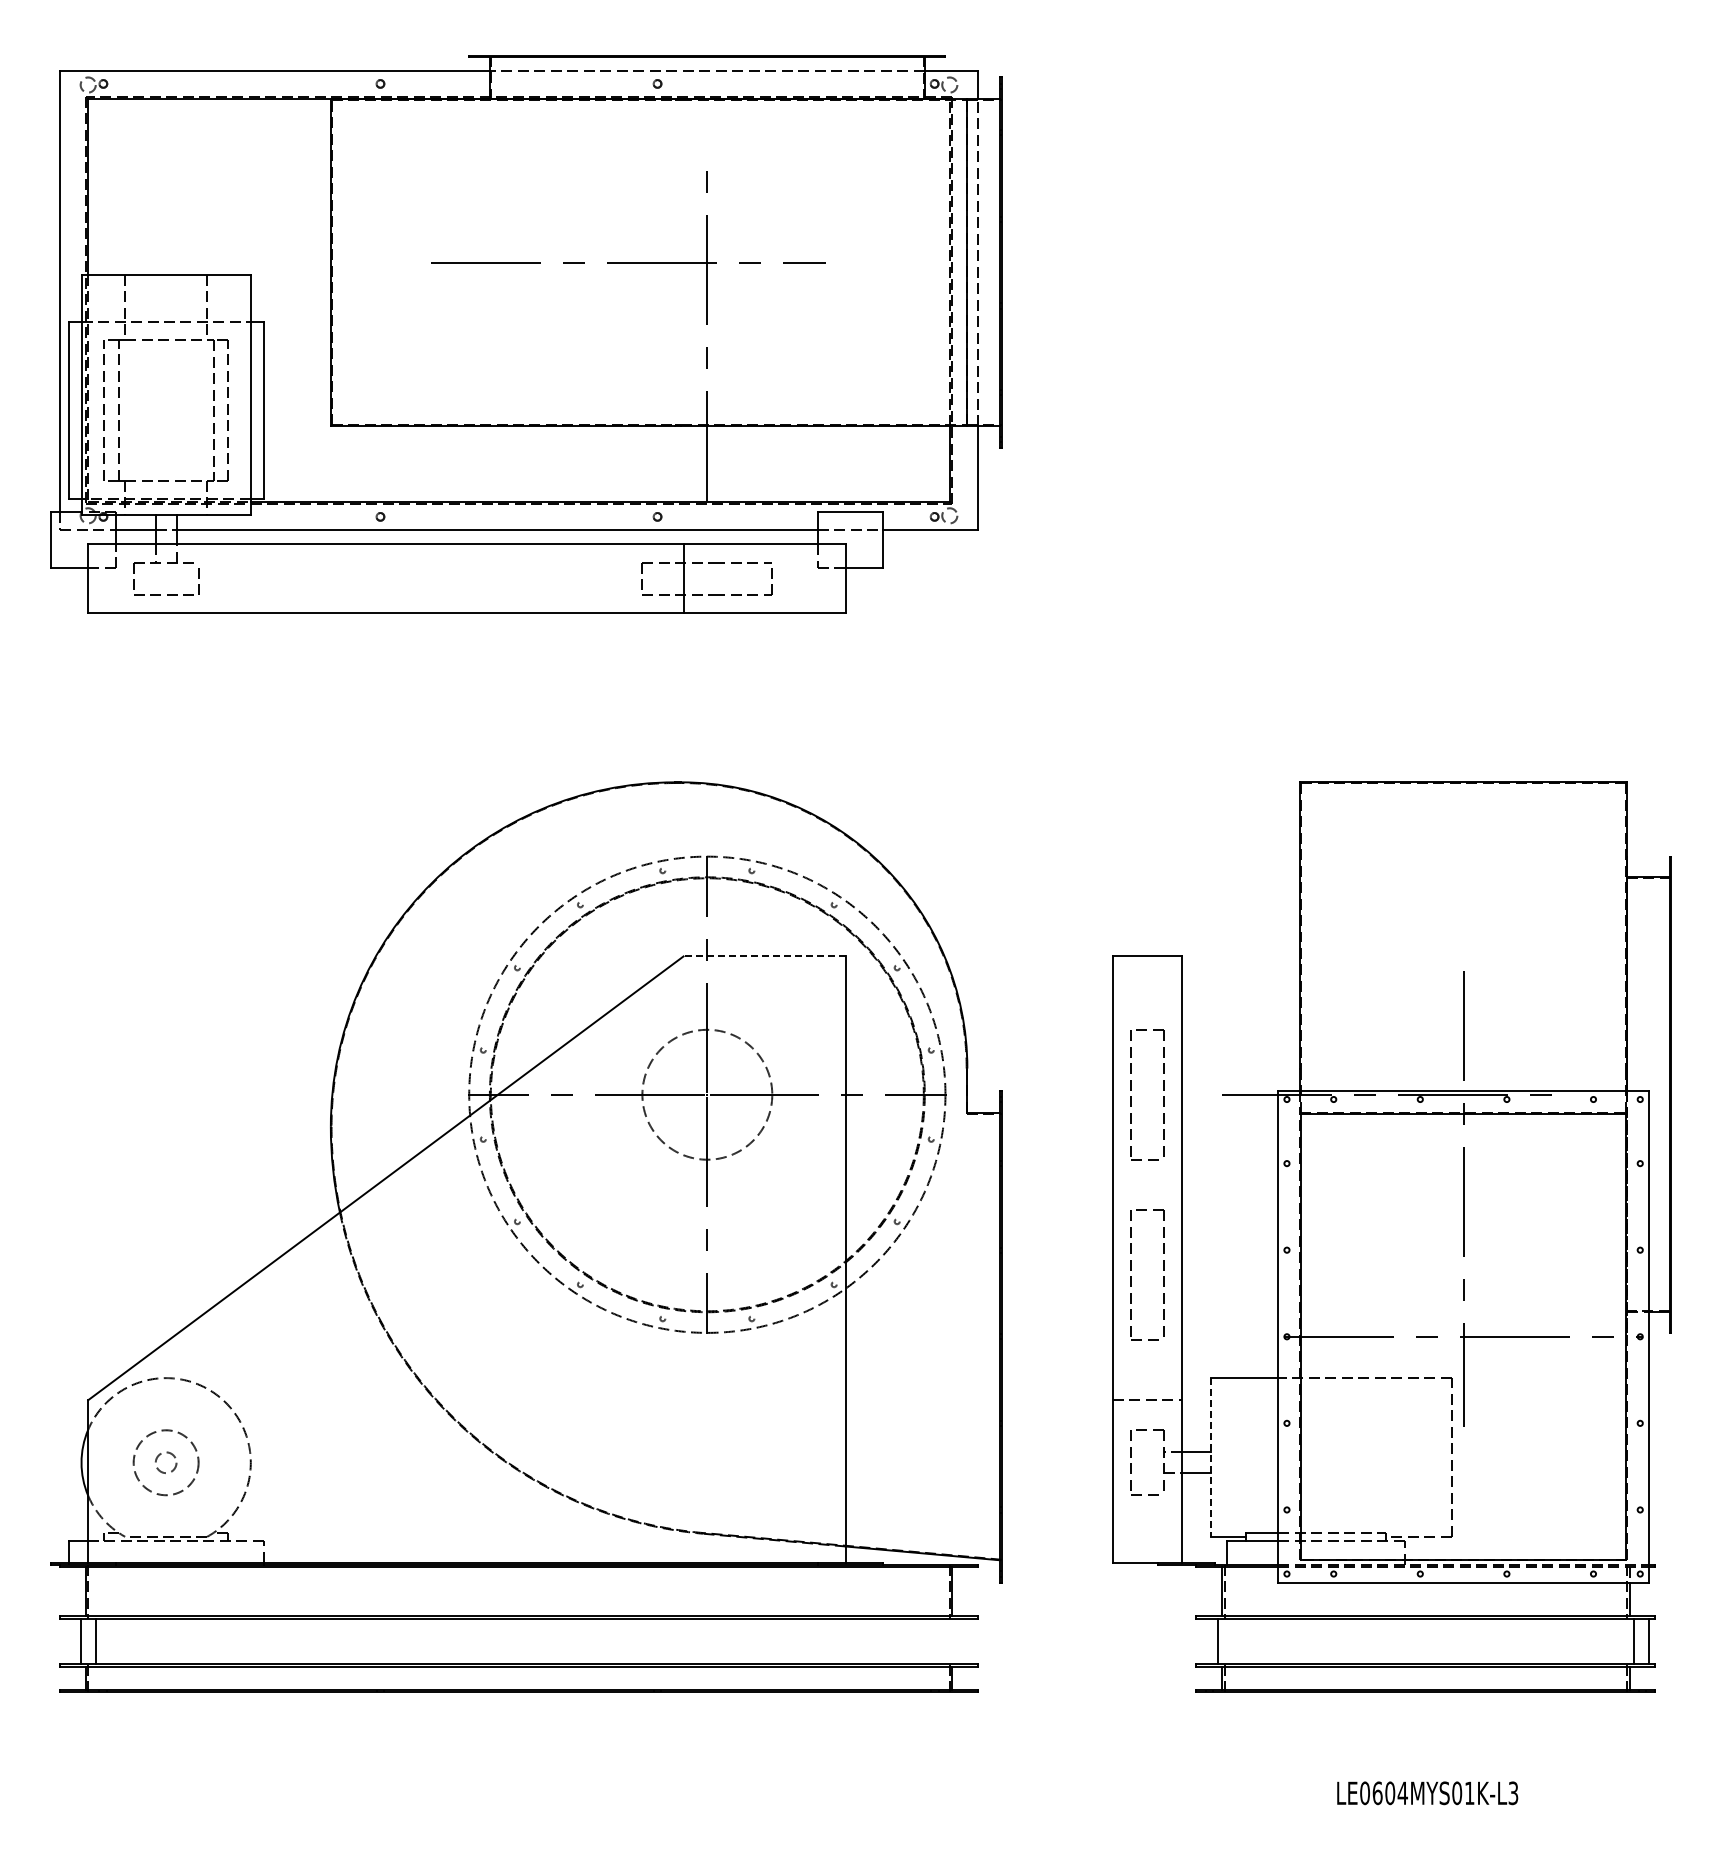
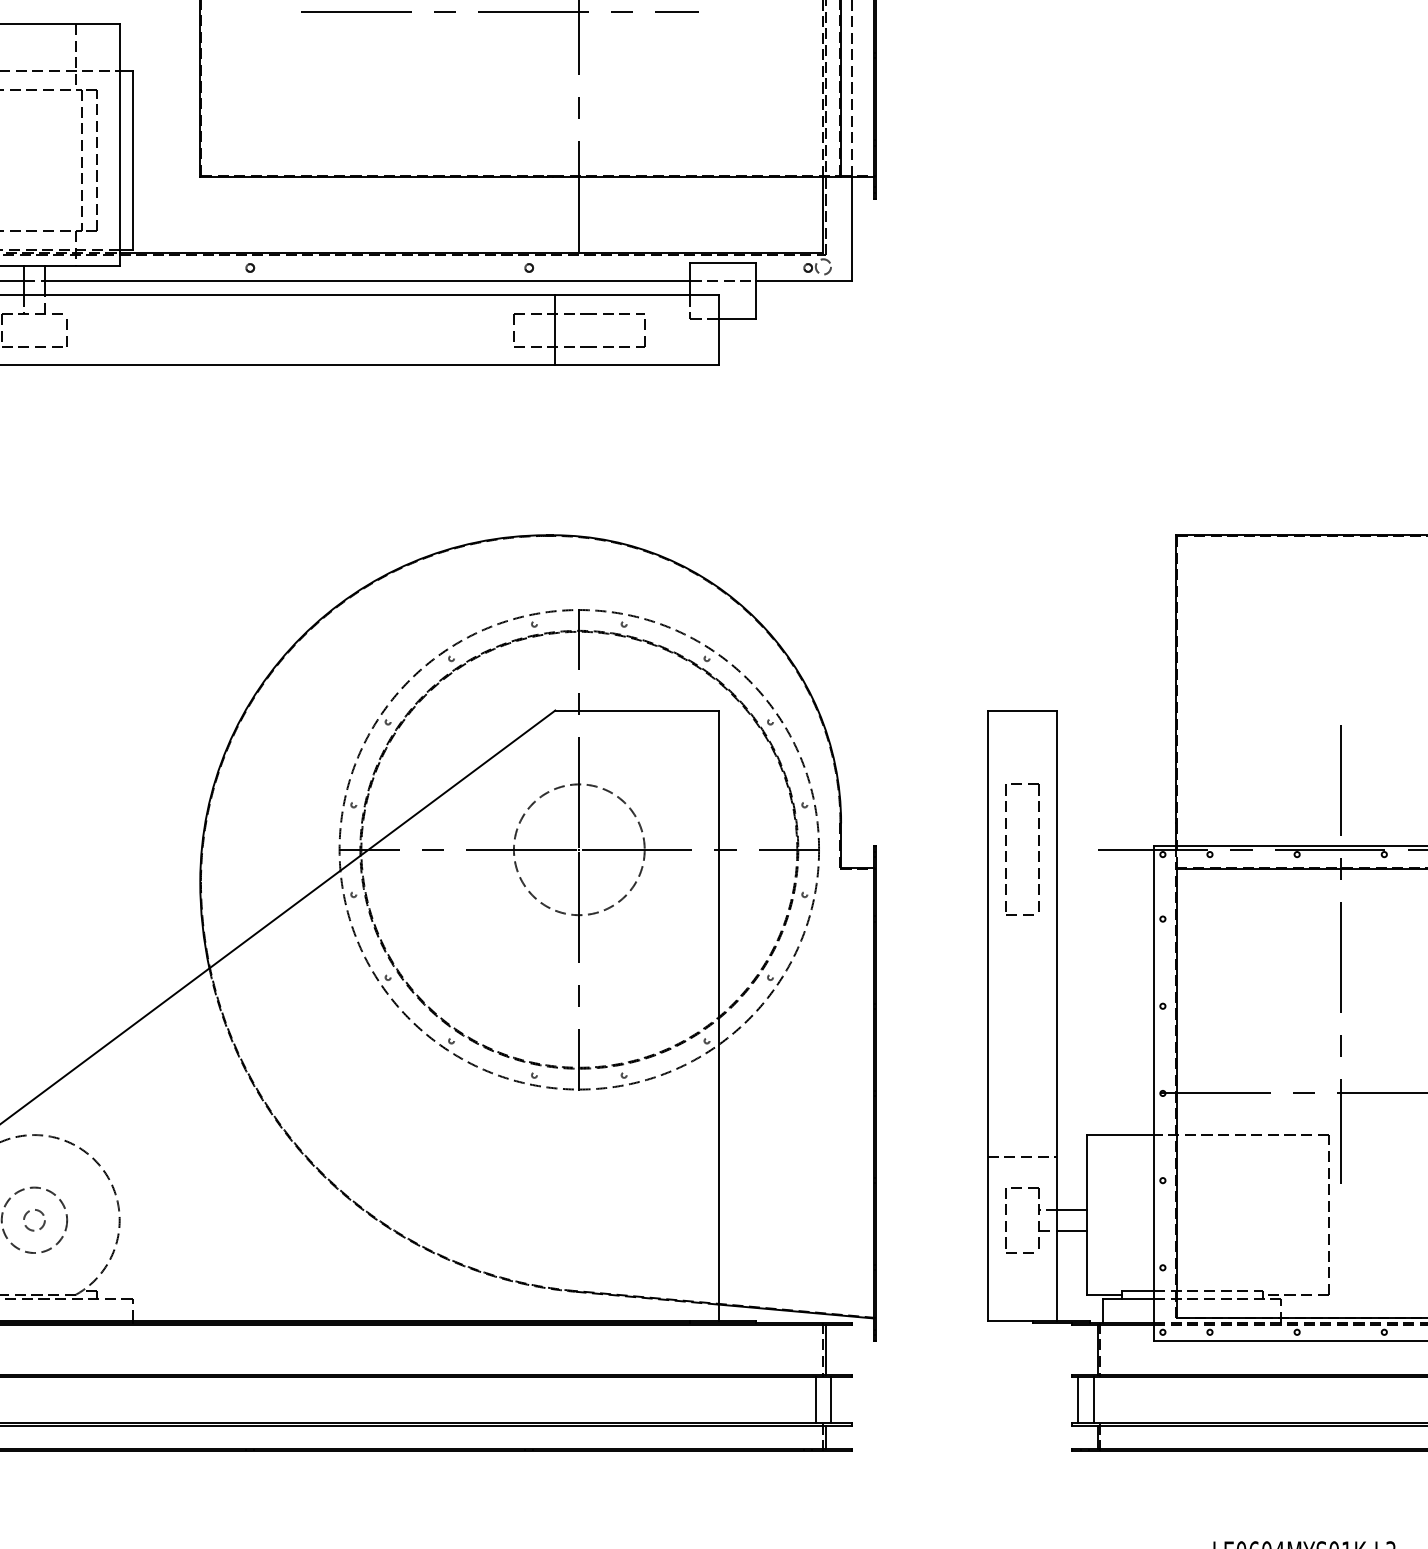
line: (764, 956) -> (636, 710), dashed -> solid
part: (1131, 1276) -> (1006, 1032), removed
line: (1211, 1457) -> (1086, 1214), dashed -> solid
line: (942, 1641) -> (816, 1400), added
line: (957, 1641) -> (831, 1400), added
line: (1202, 1641) -> (1077, 1400), added

